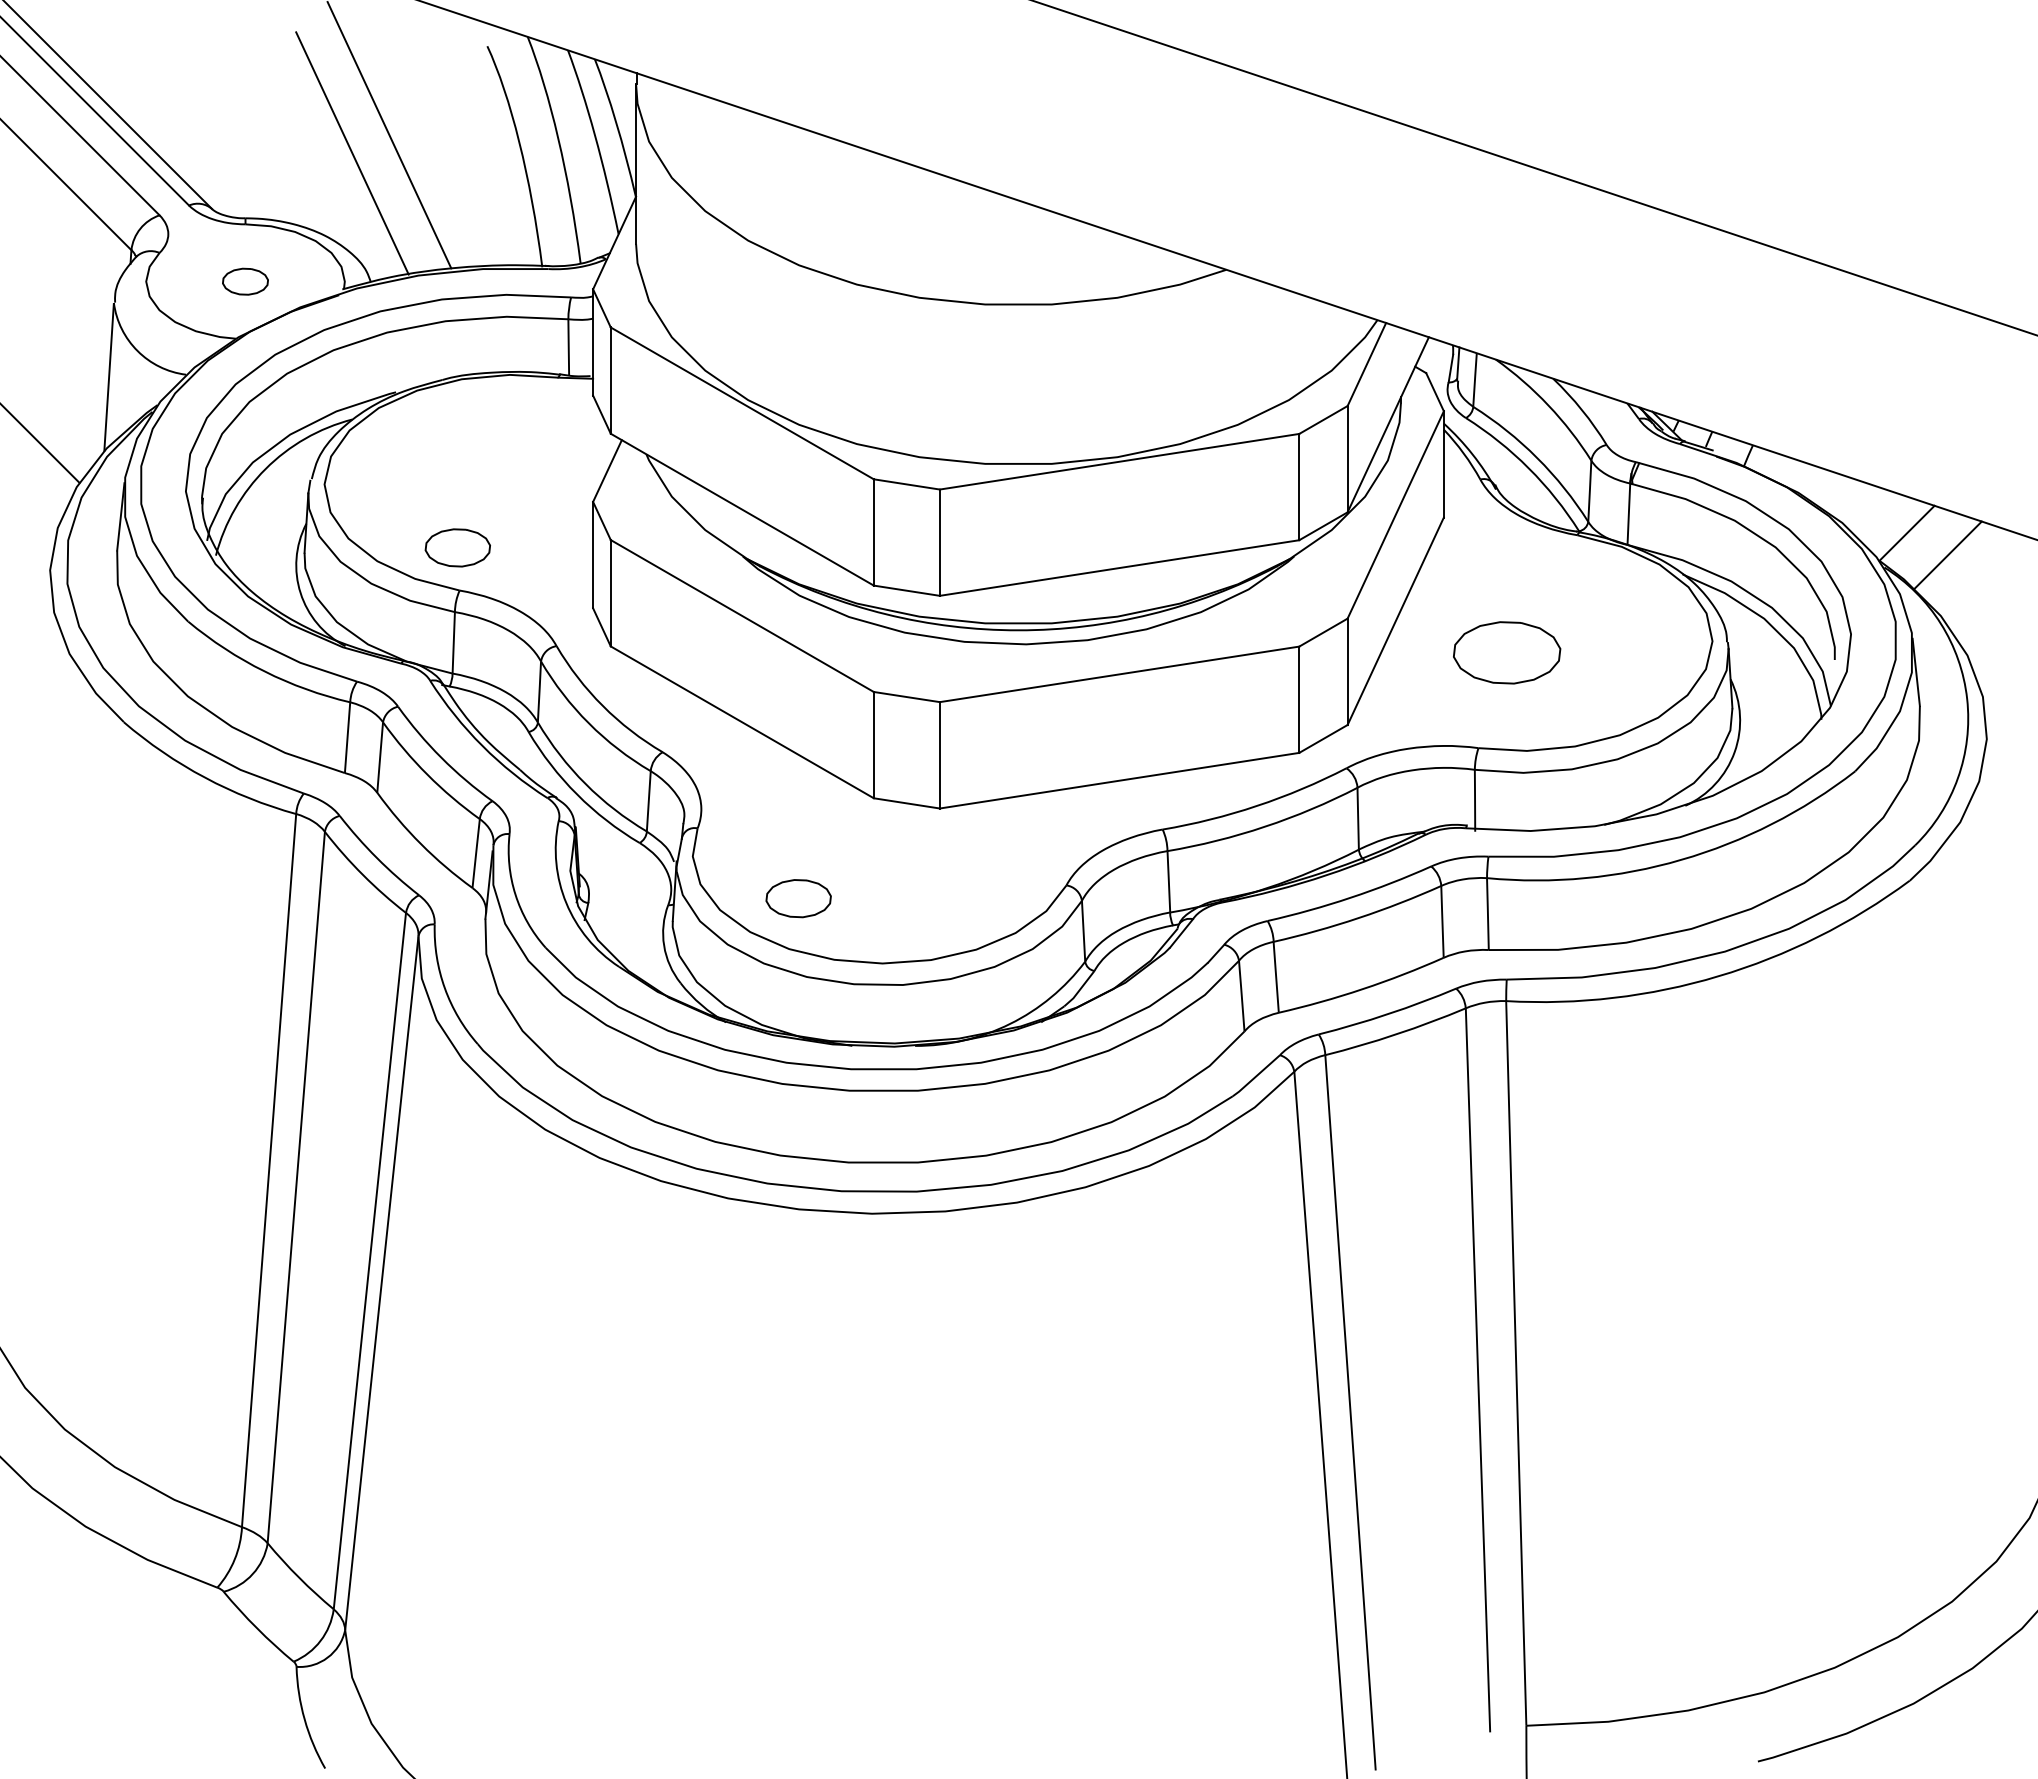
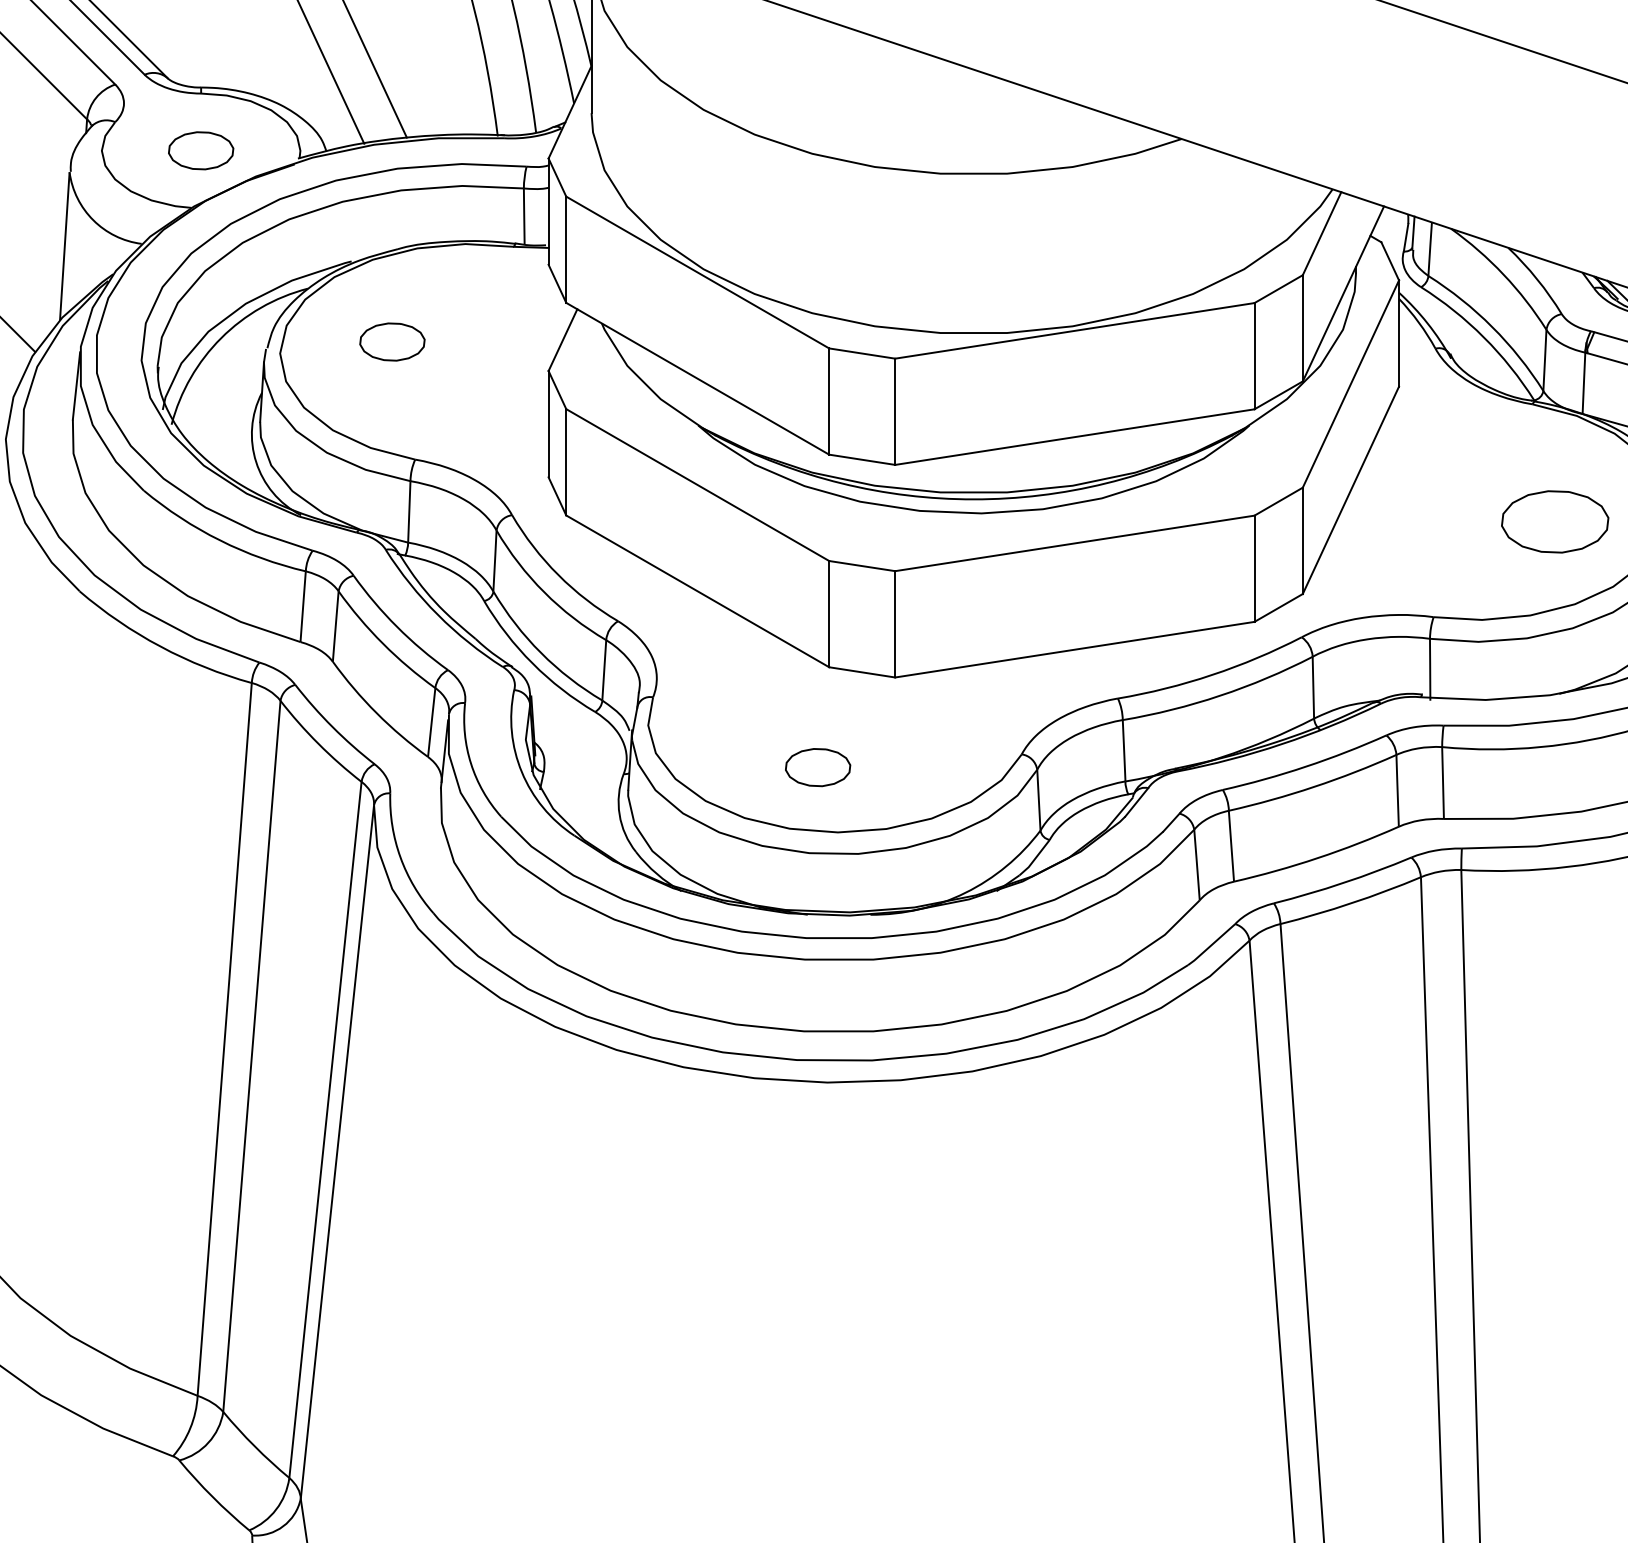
part: (245, 281) -> (201, 150), size x1.43
part: (457, 547) -> (392, 341), moved
part: (1507, 652) -> (1555, 521), moved
part: (798, 898) -> (817, 767), moved

